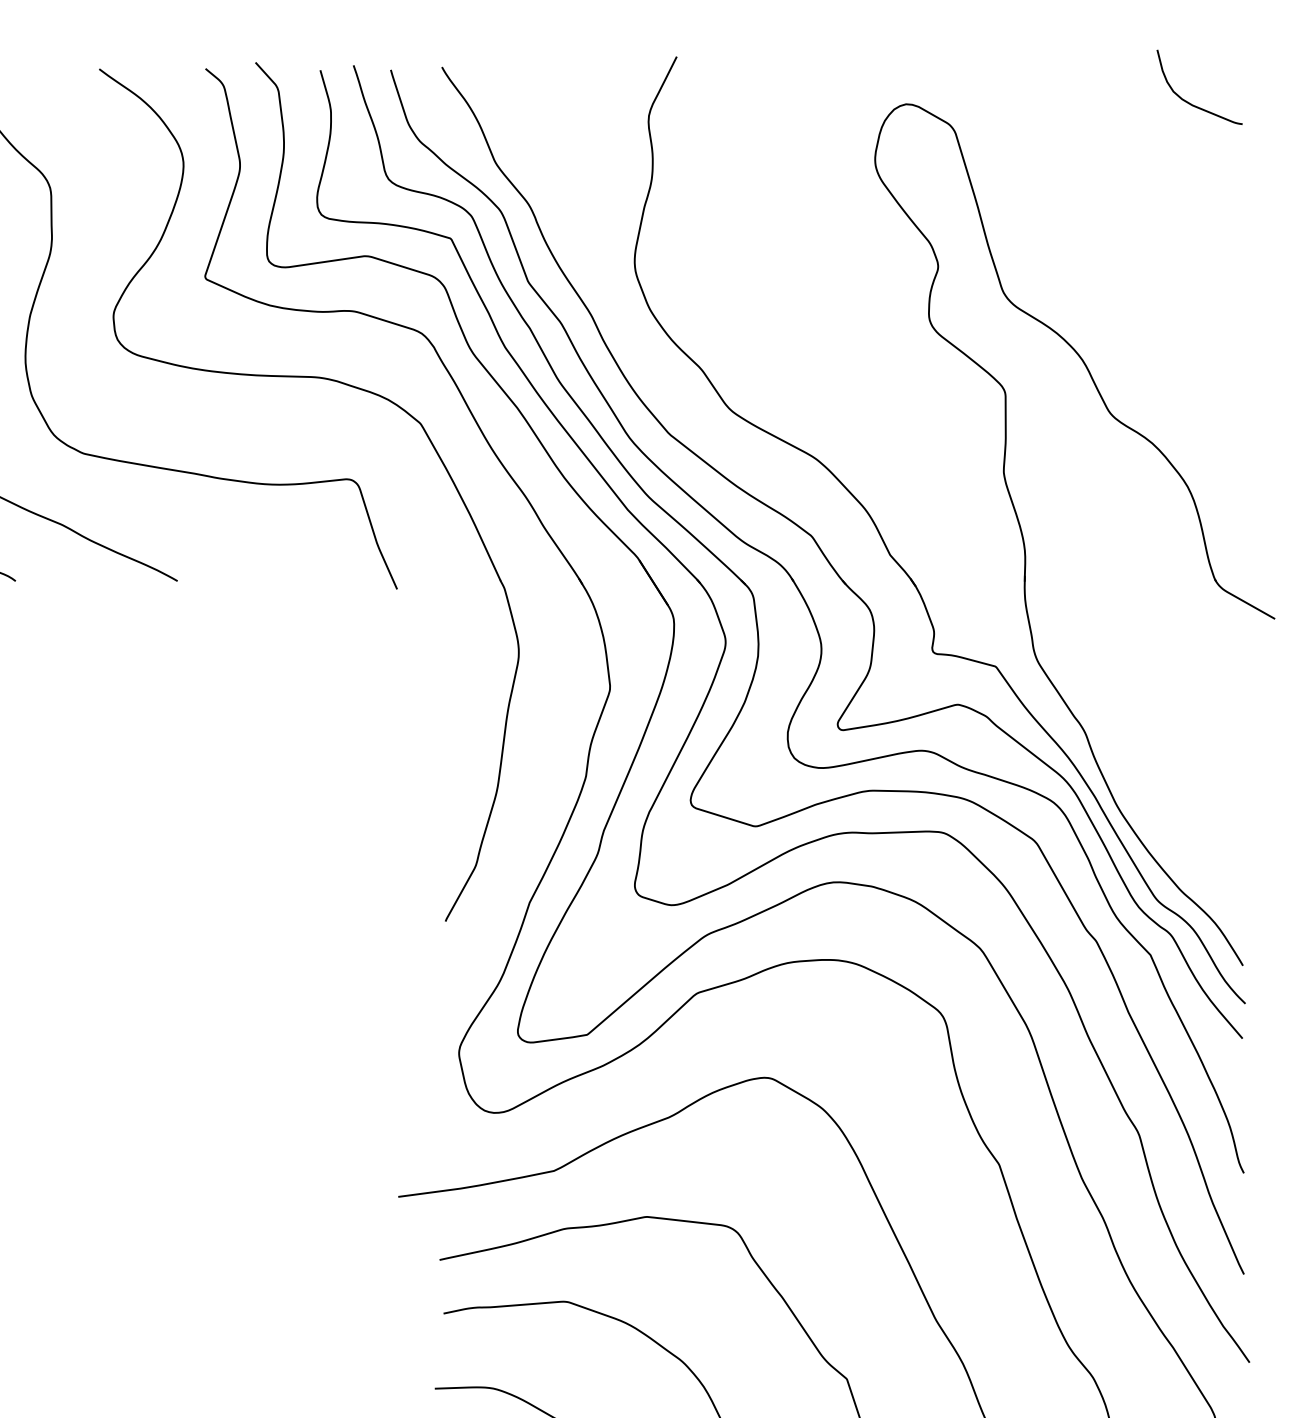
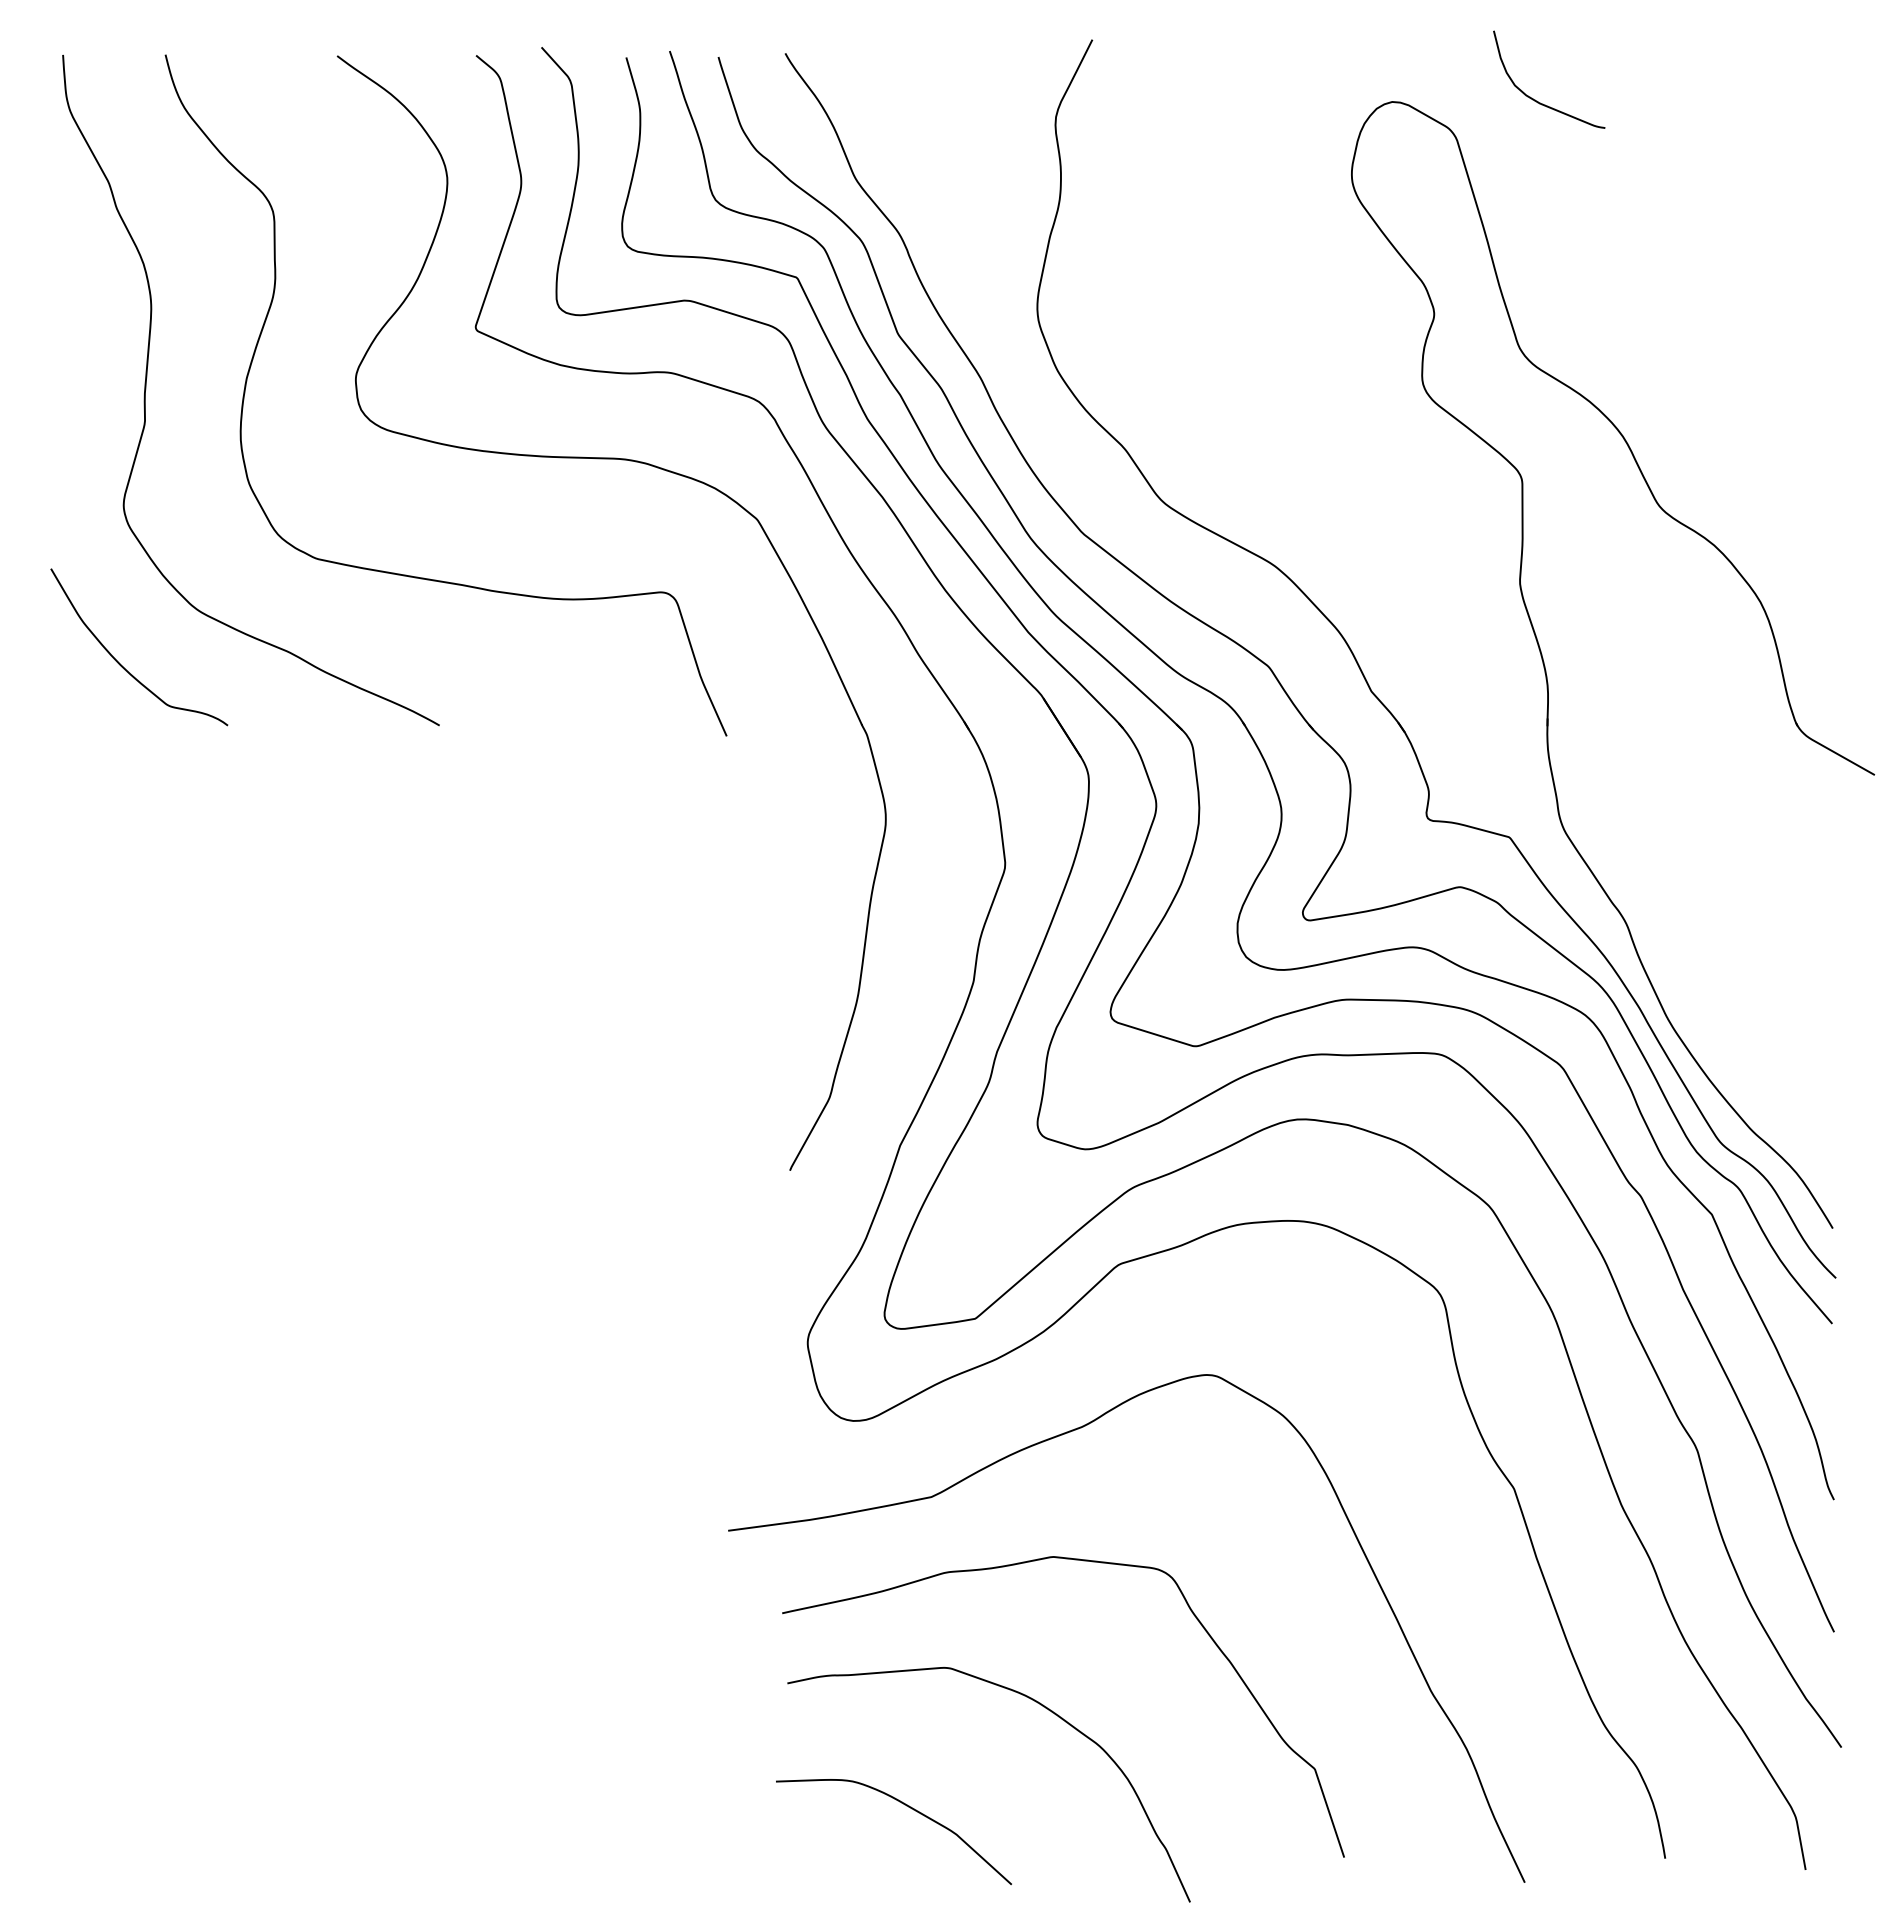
curve: (1189, 102) -> (1535, 99), moved

